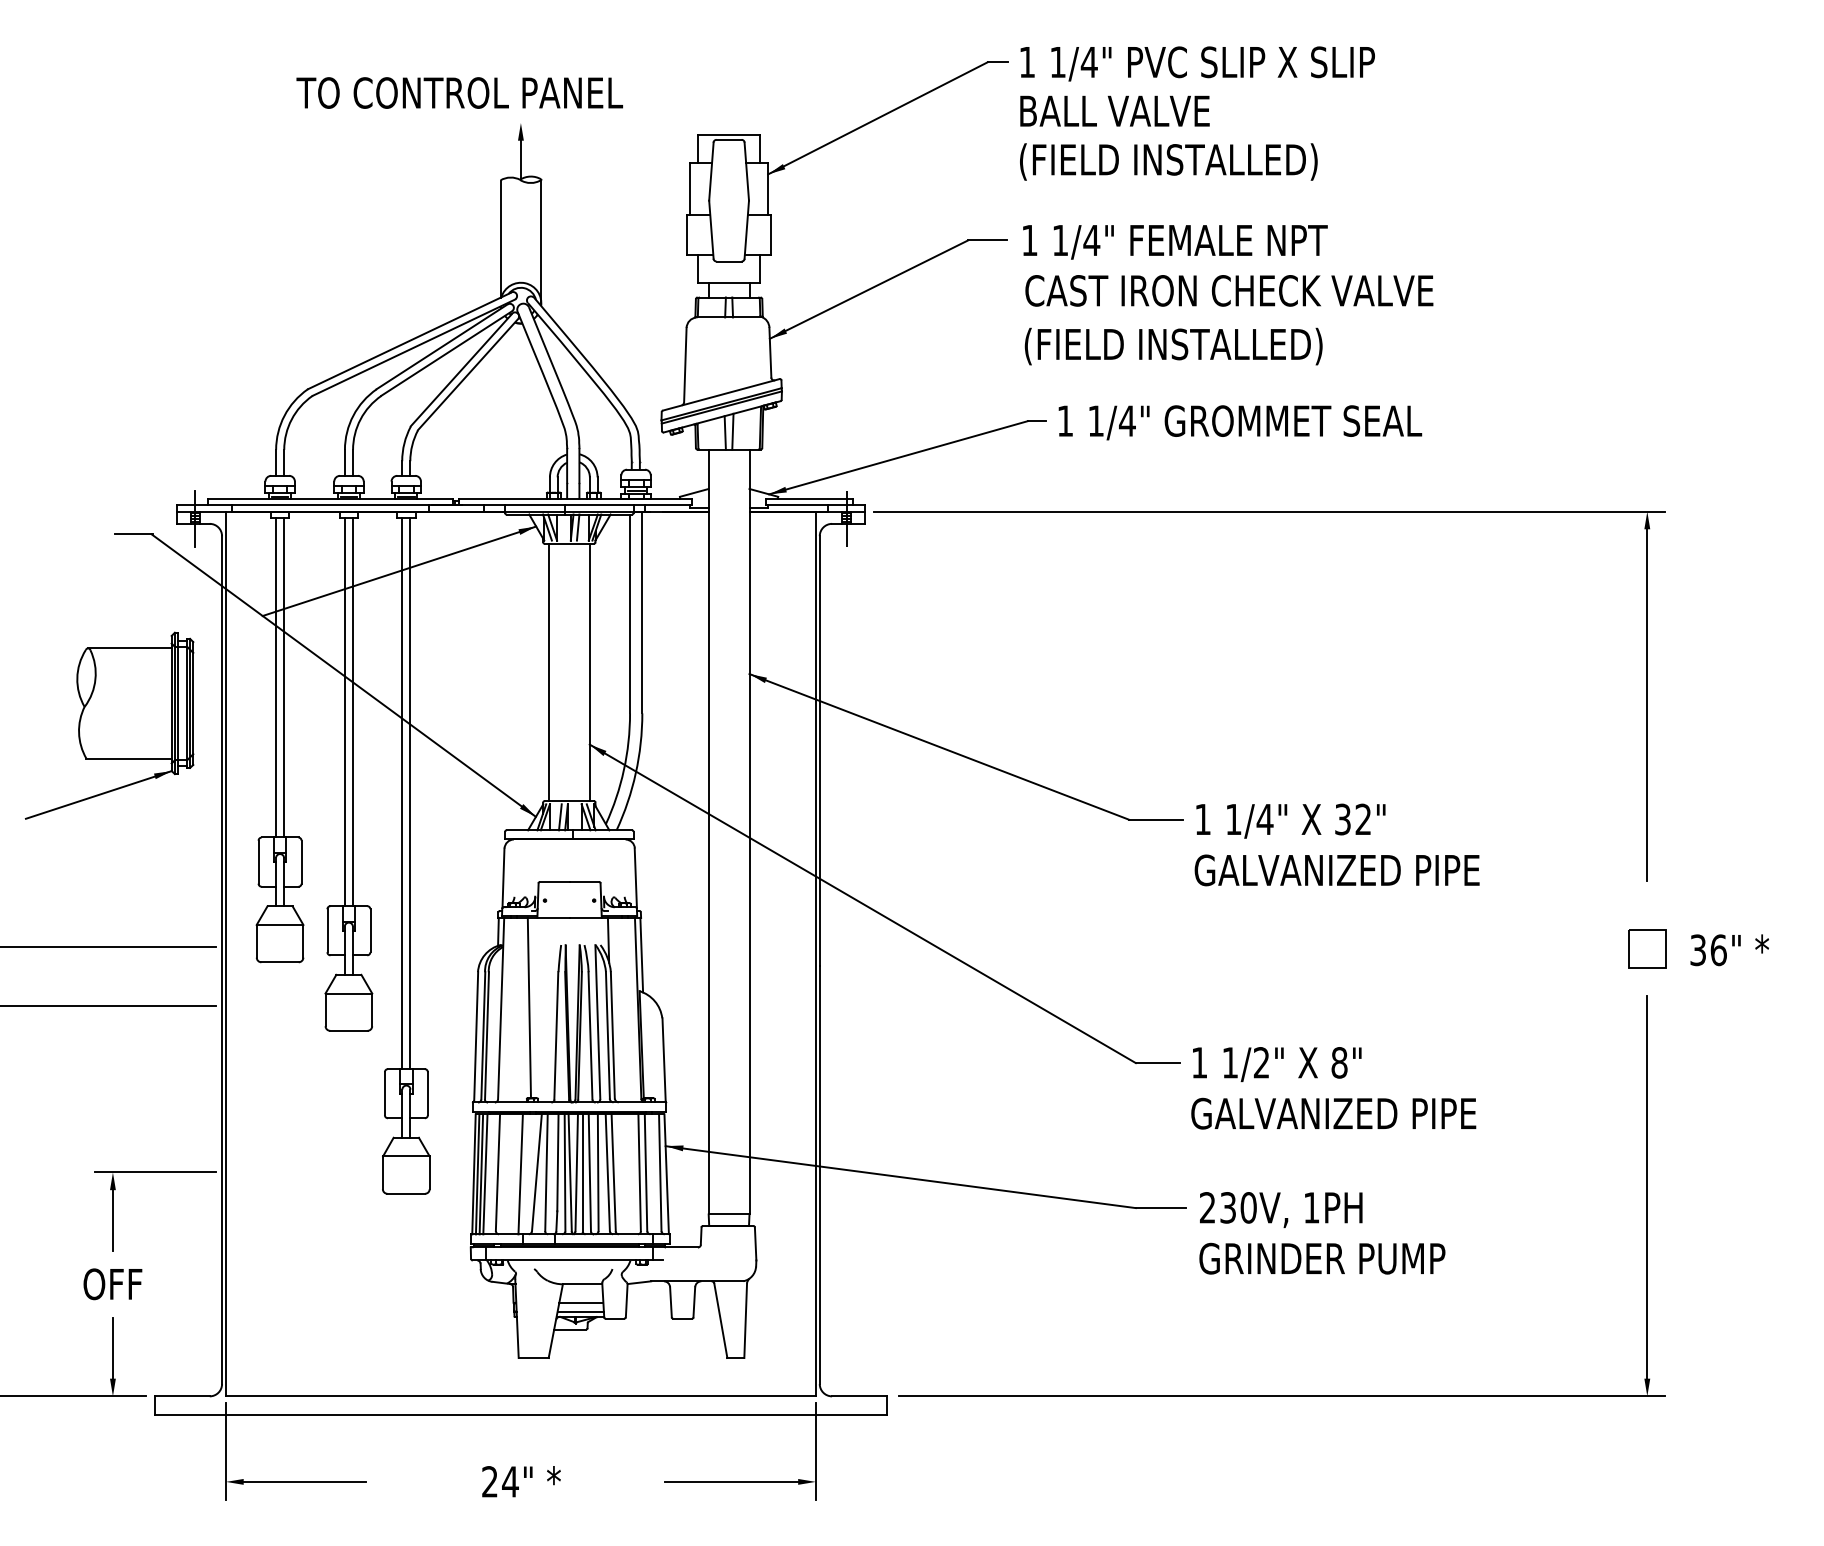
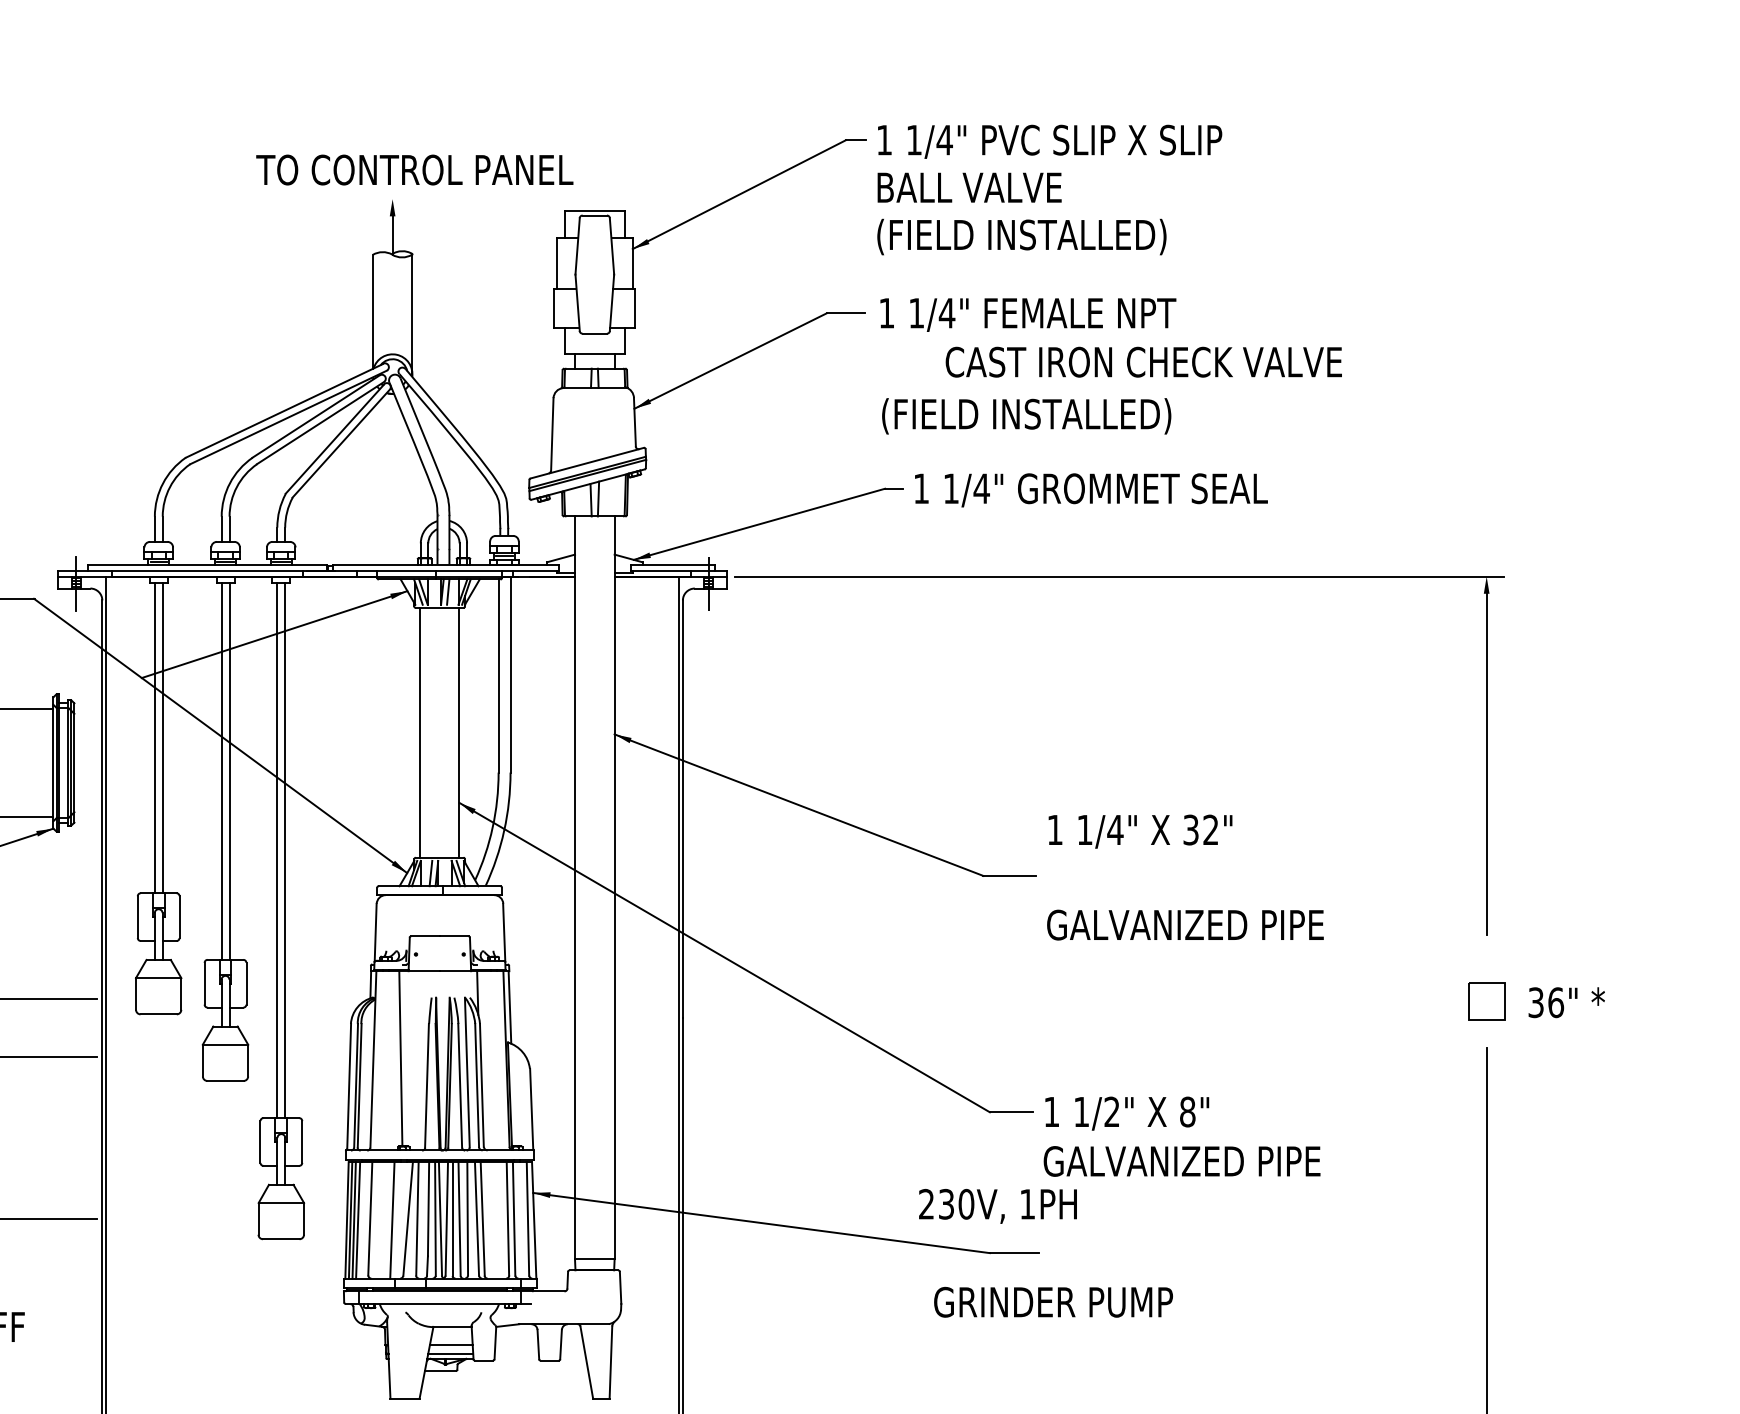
text: (459, 92) -> (414, 169), moved
text: (1229, 290) -> (1143, 361), moved
text: (1290, 820) -> (1140, 830), moved
text: (1281, 1210) -> (998, 1206), moved
text: (1322, 1258) -> (1053, 1302), moved

